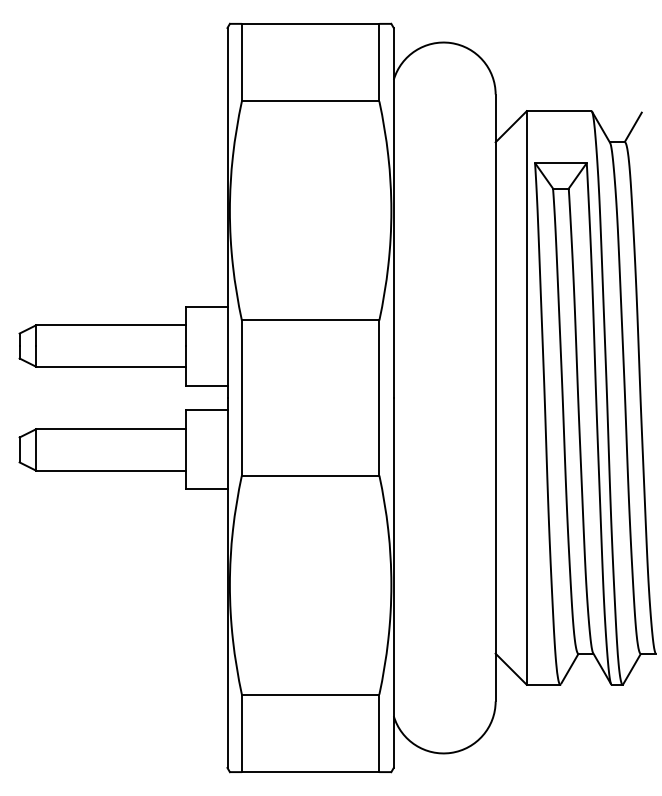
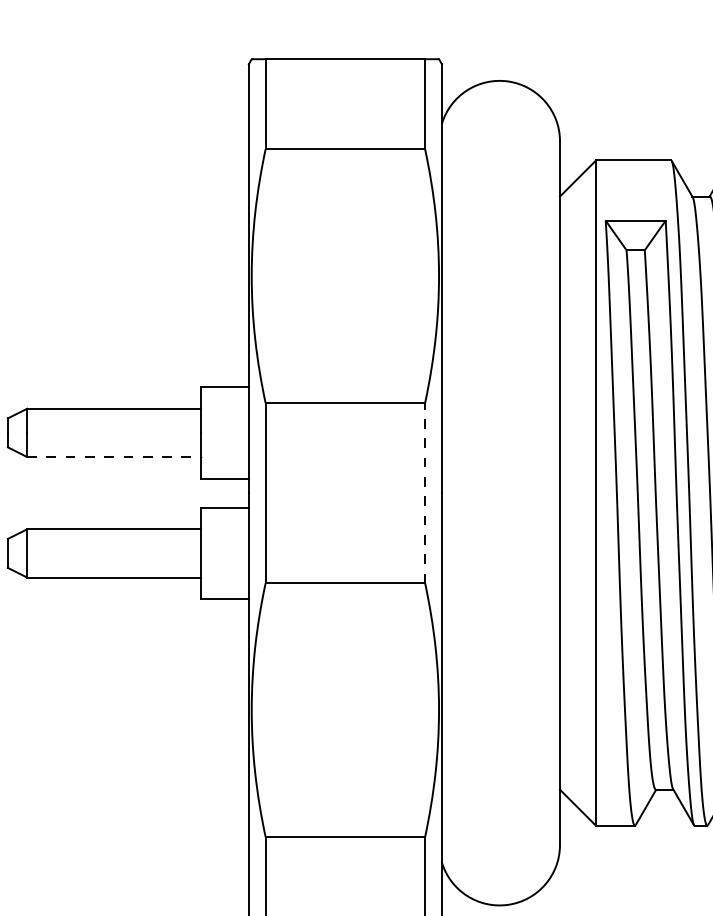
line: (111, 366) -> (114, 456), solid -> dashed
line: (379, 398) -> (425, 493), solid -> dashed

